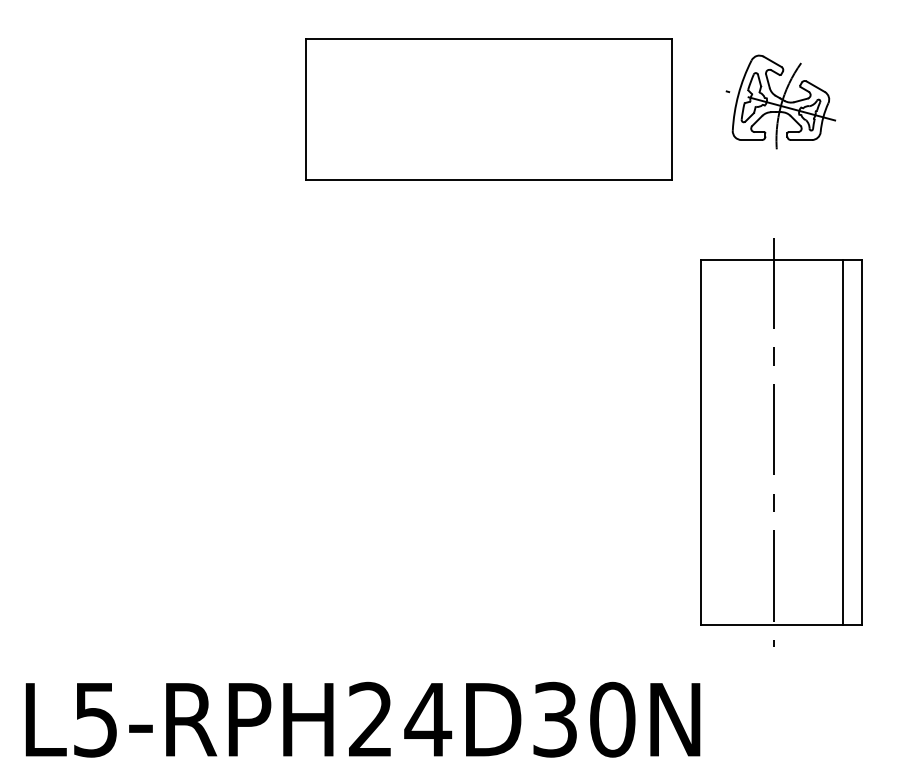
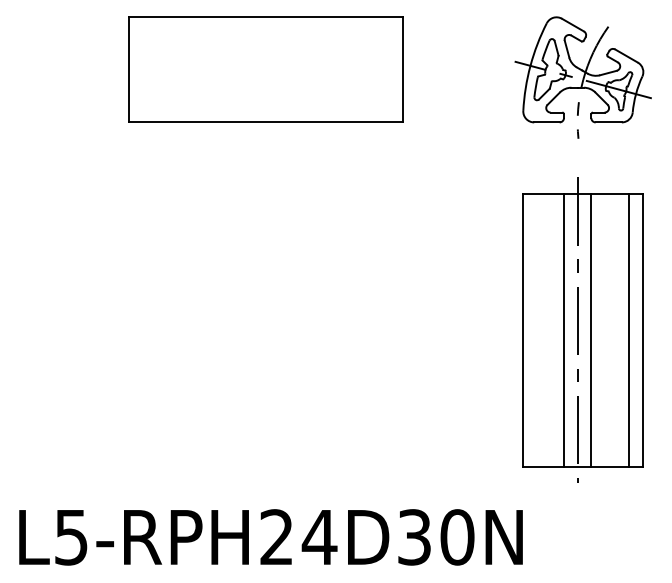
part: (780, 103) -> (582, 77), size x1.67
part: (488, 109) -> (265, 69), moved
line: (754, 441) -> (563, 329), added
line: (792, 441) -> (591, 329), added

